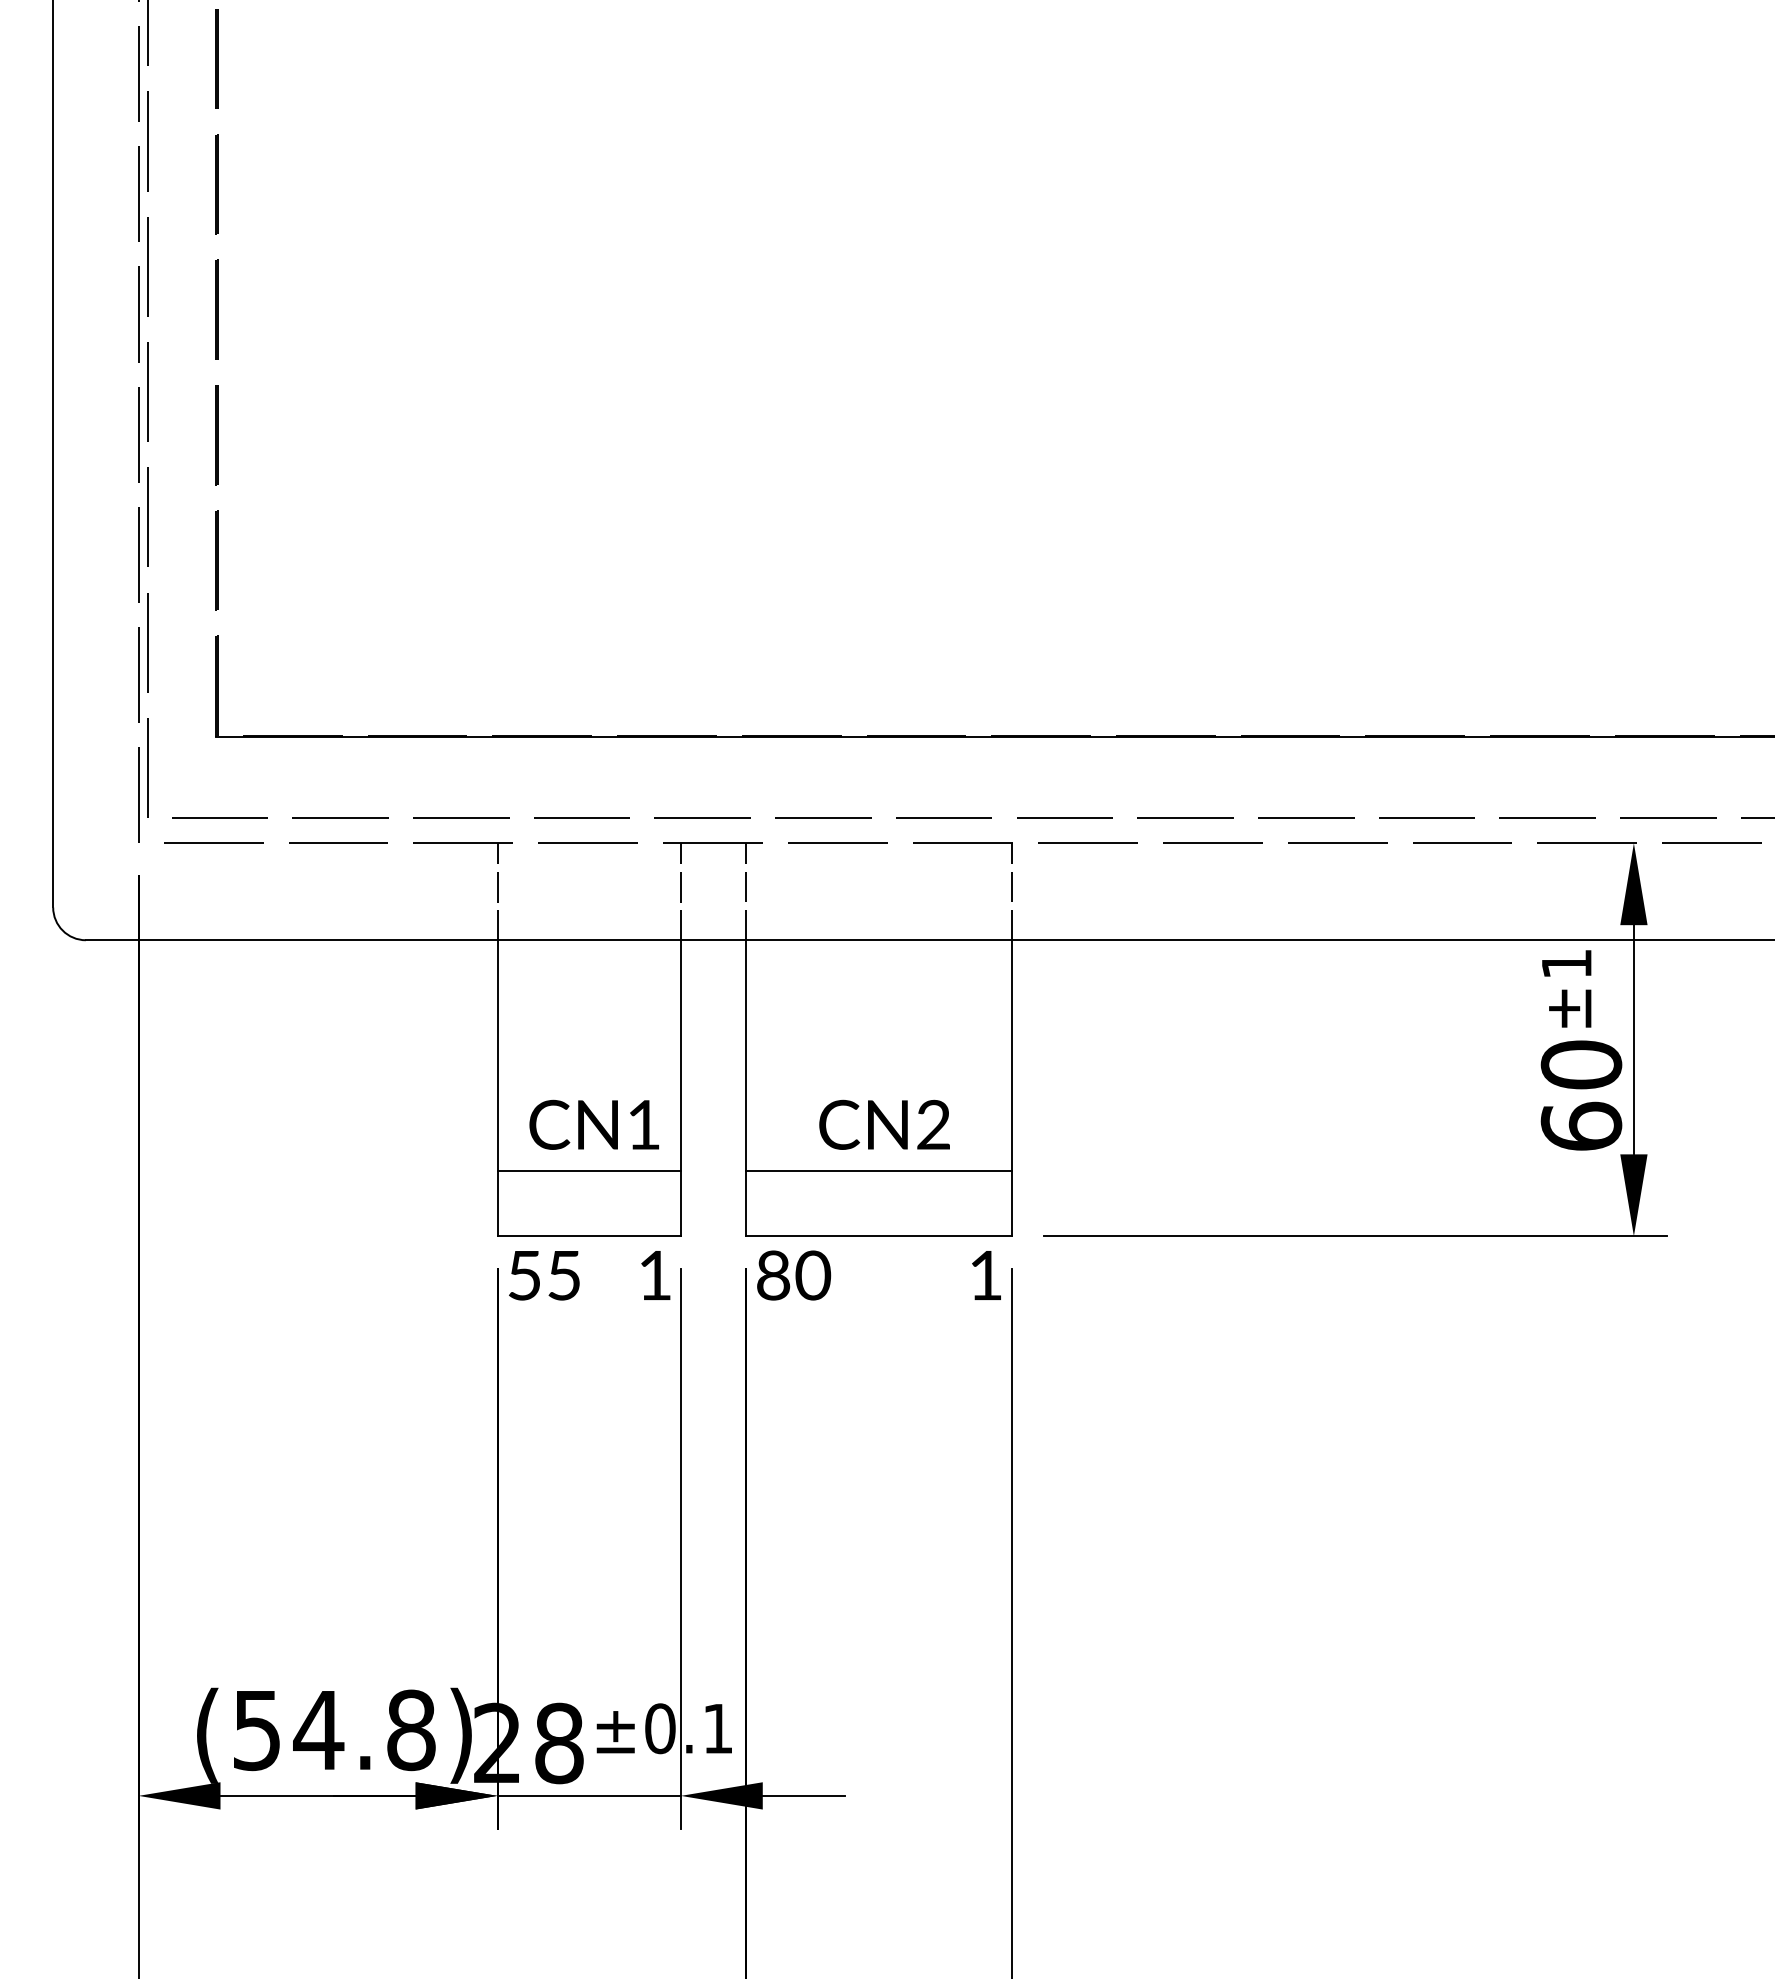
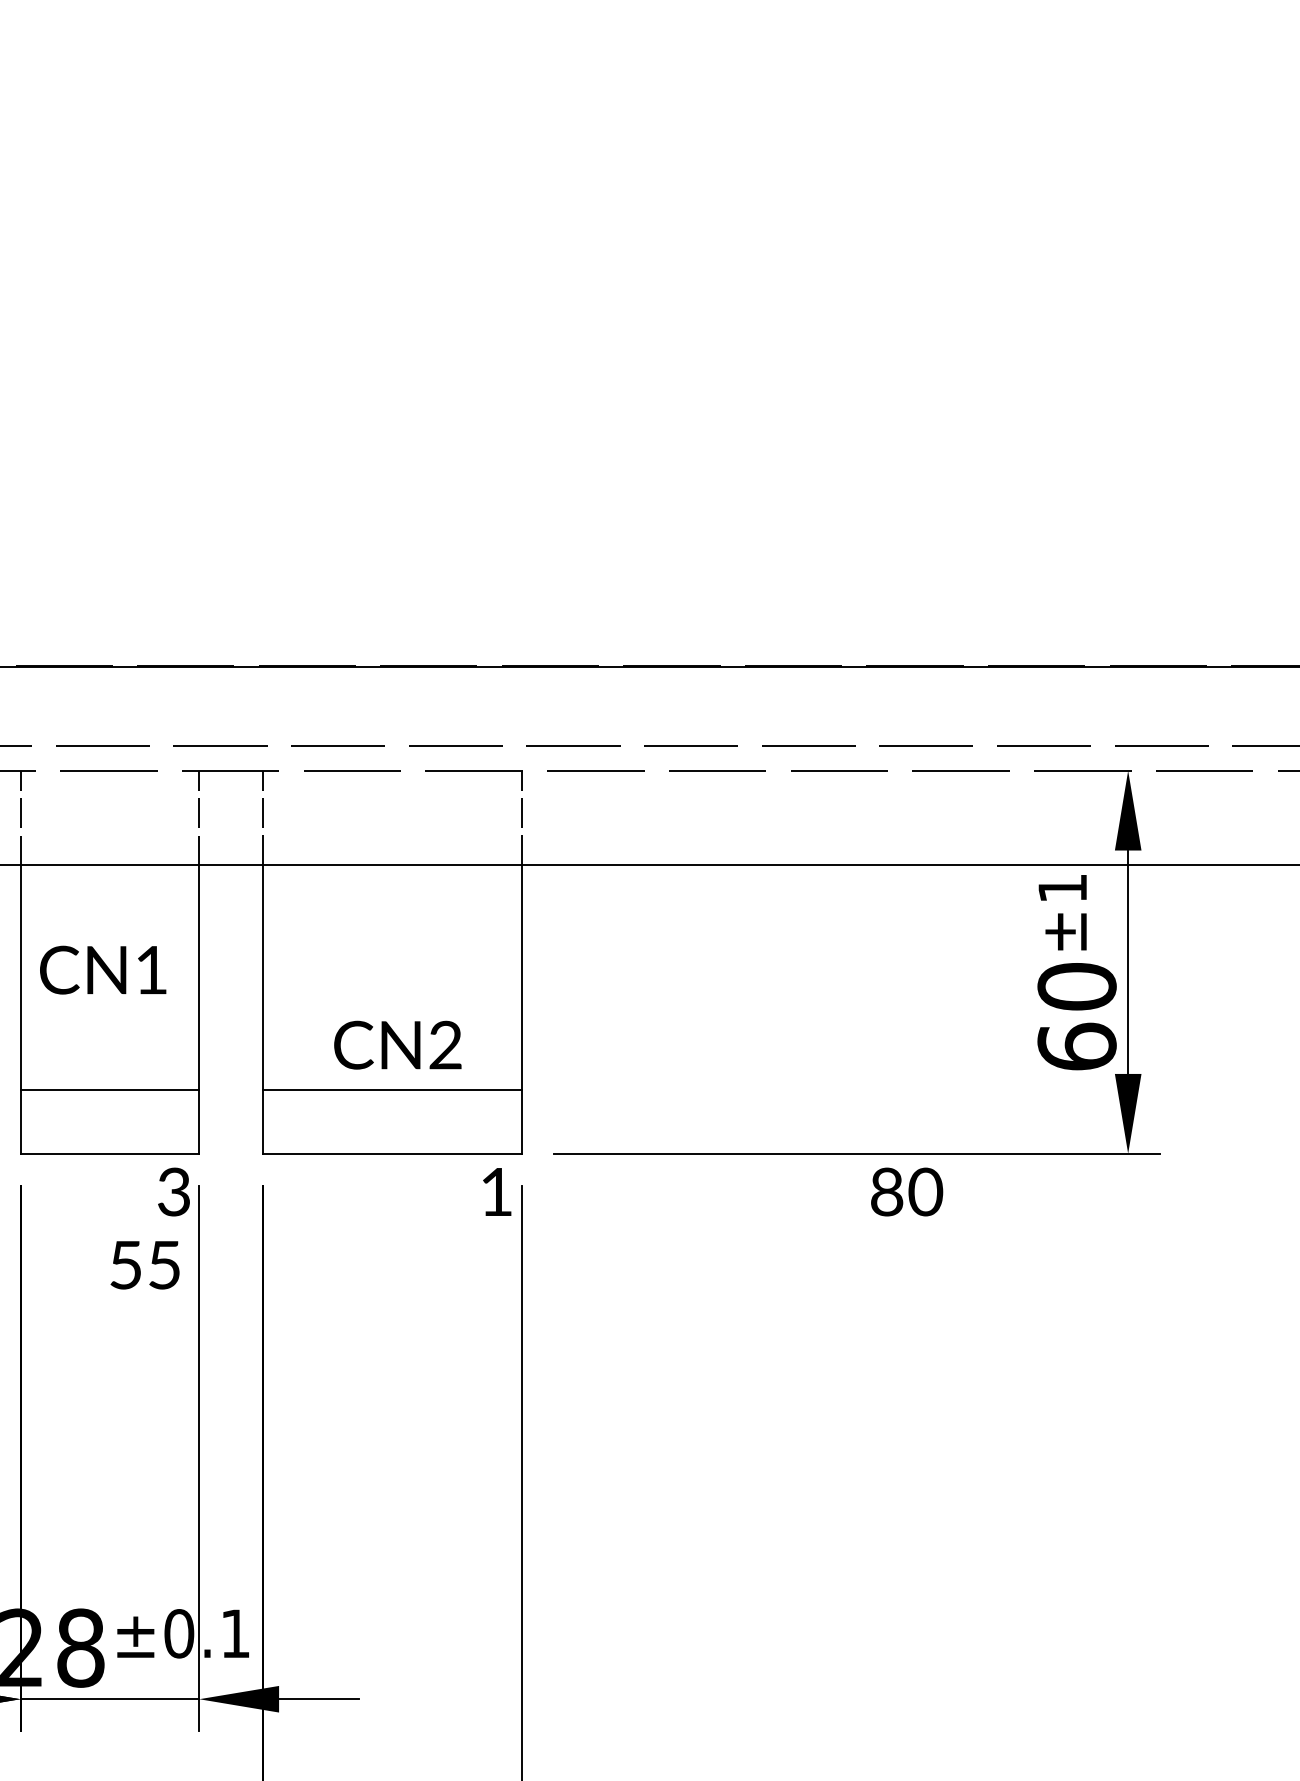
text: (593, 1124) -> (102, 969), moved
text: (544, 1275) -> (145, 1265), moved
text: (654, 1275) -> (173, 1192), 1 -> 3
text: (794, 1275) -> (907, 1192), moved

